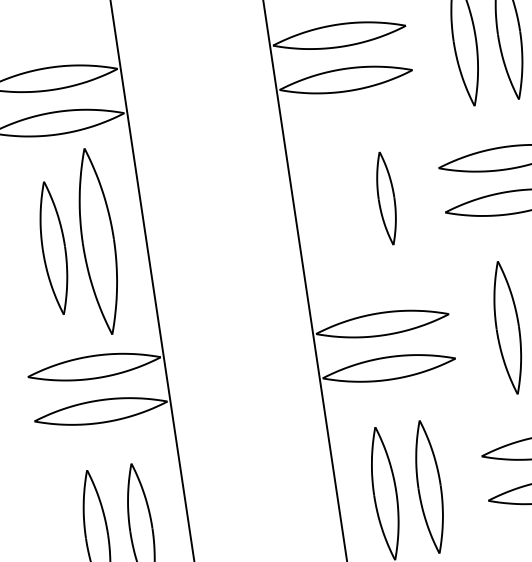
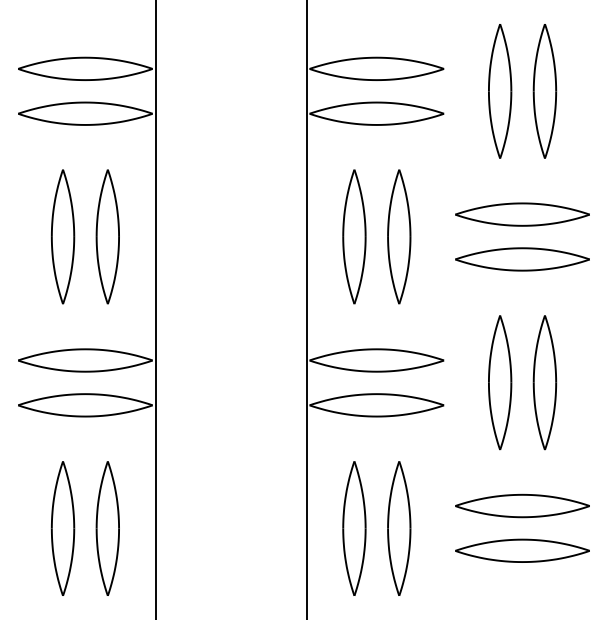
part: (386, 198) -> (399, 236), size x1.43
part: (342, 204) -> (354, 236), added
part: (97, 241) -> (107, 236), size x0.71

